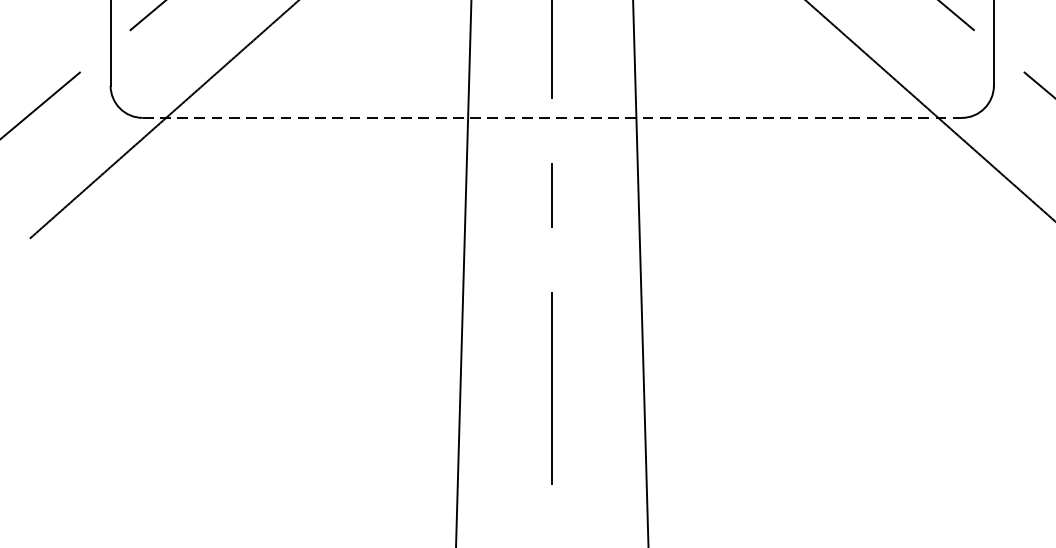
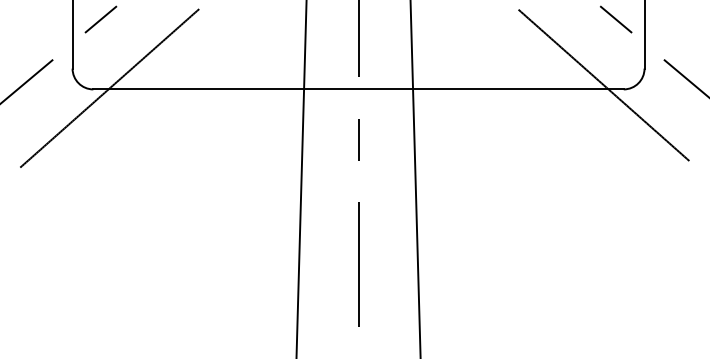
line: (553, 118) -> (359, 89), dashed -> solid

